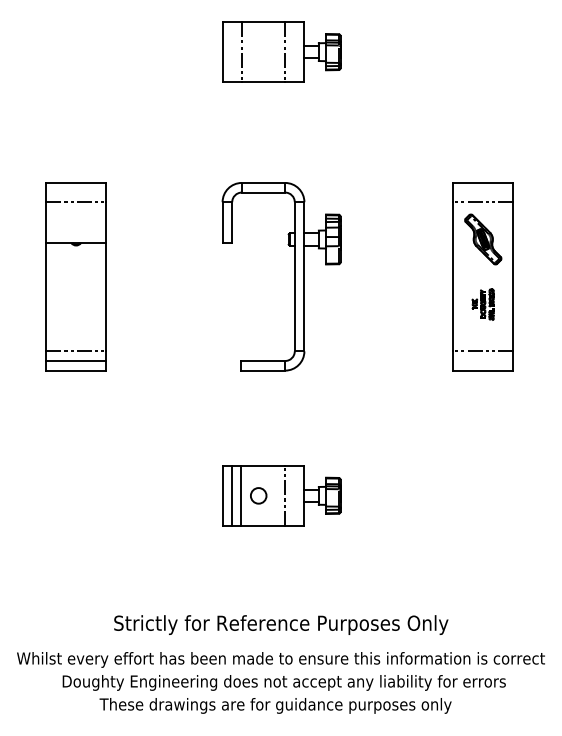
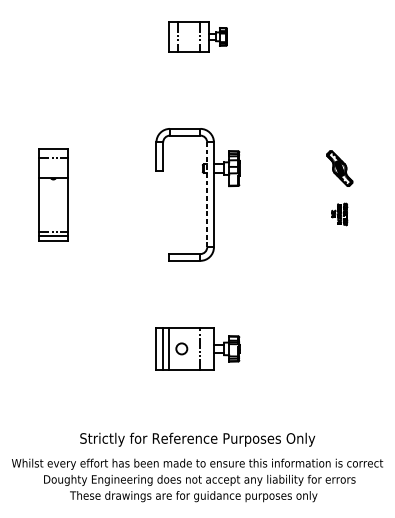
part: (281, 51) -> (197, 36), size x0.7
part: (75, 276) -> (52, 194), size x0.7
line: (294, 276) -> (206, 194), solid -> dashed
part: (482, 276) -> (339, 194), removed

